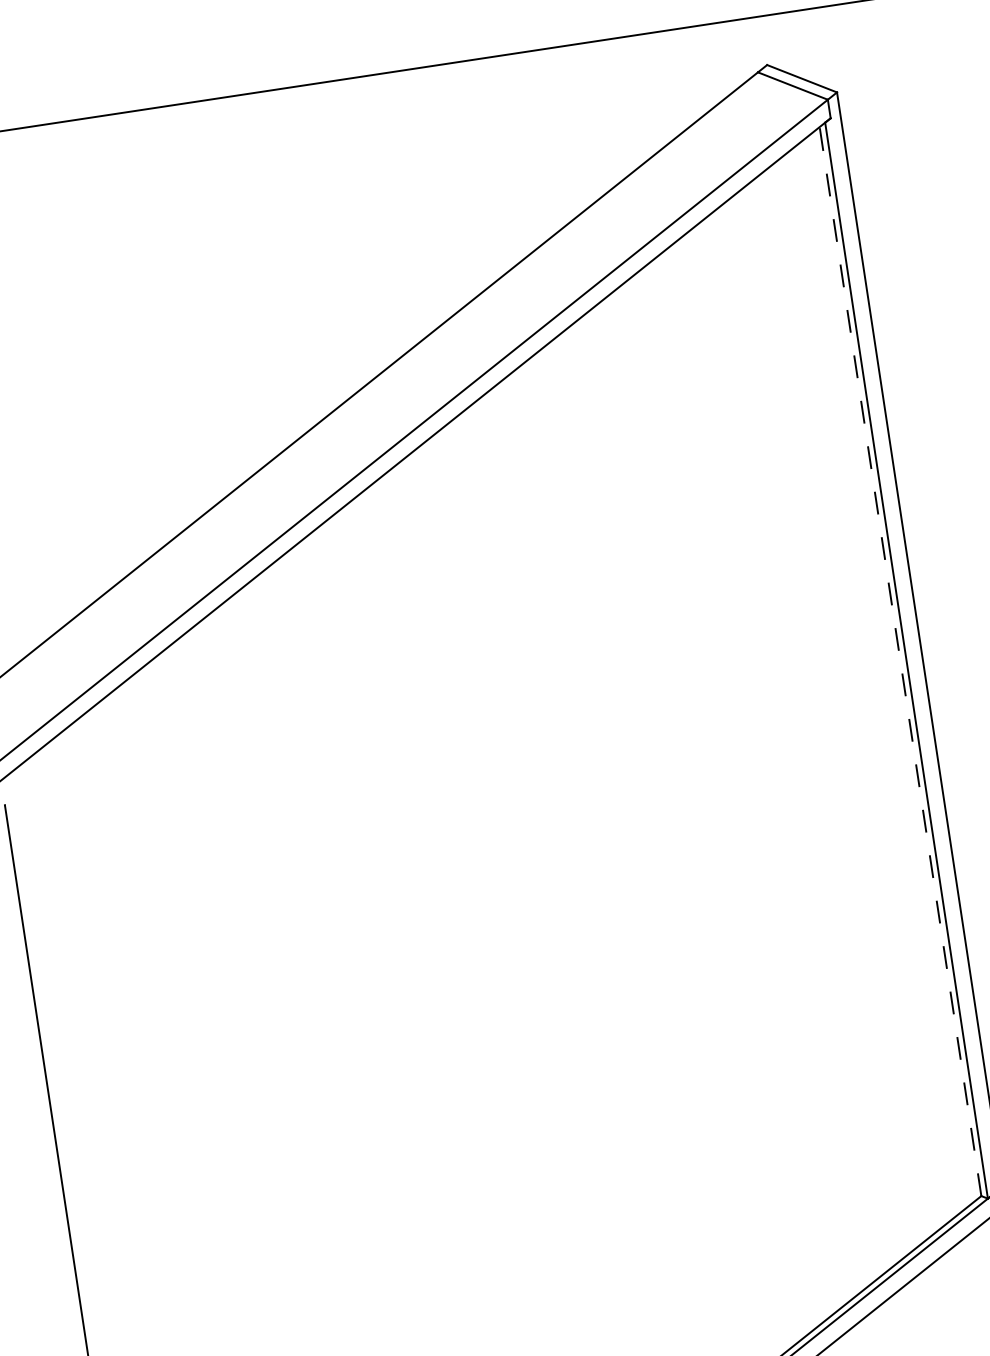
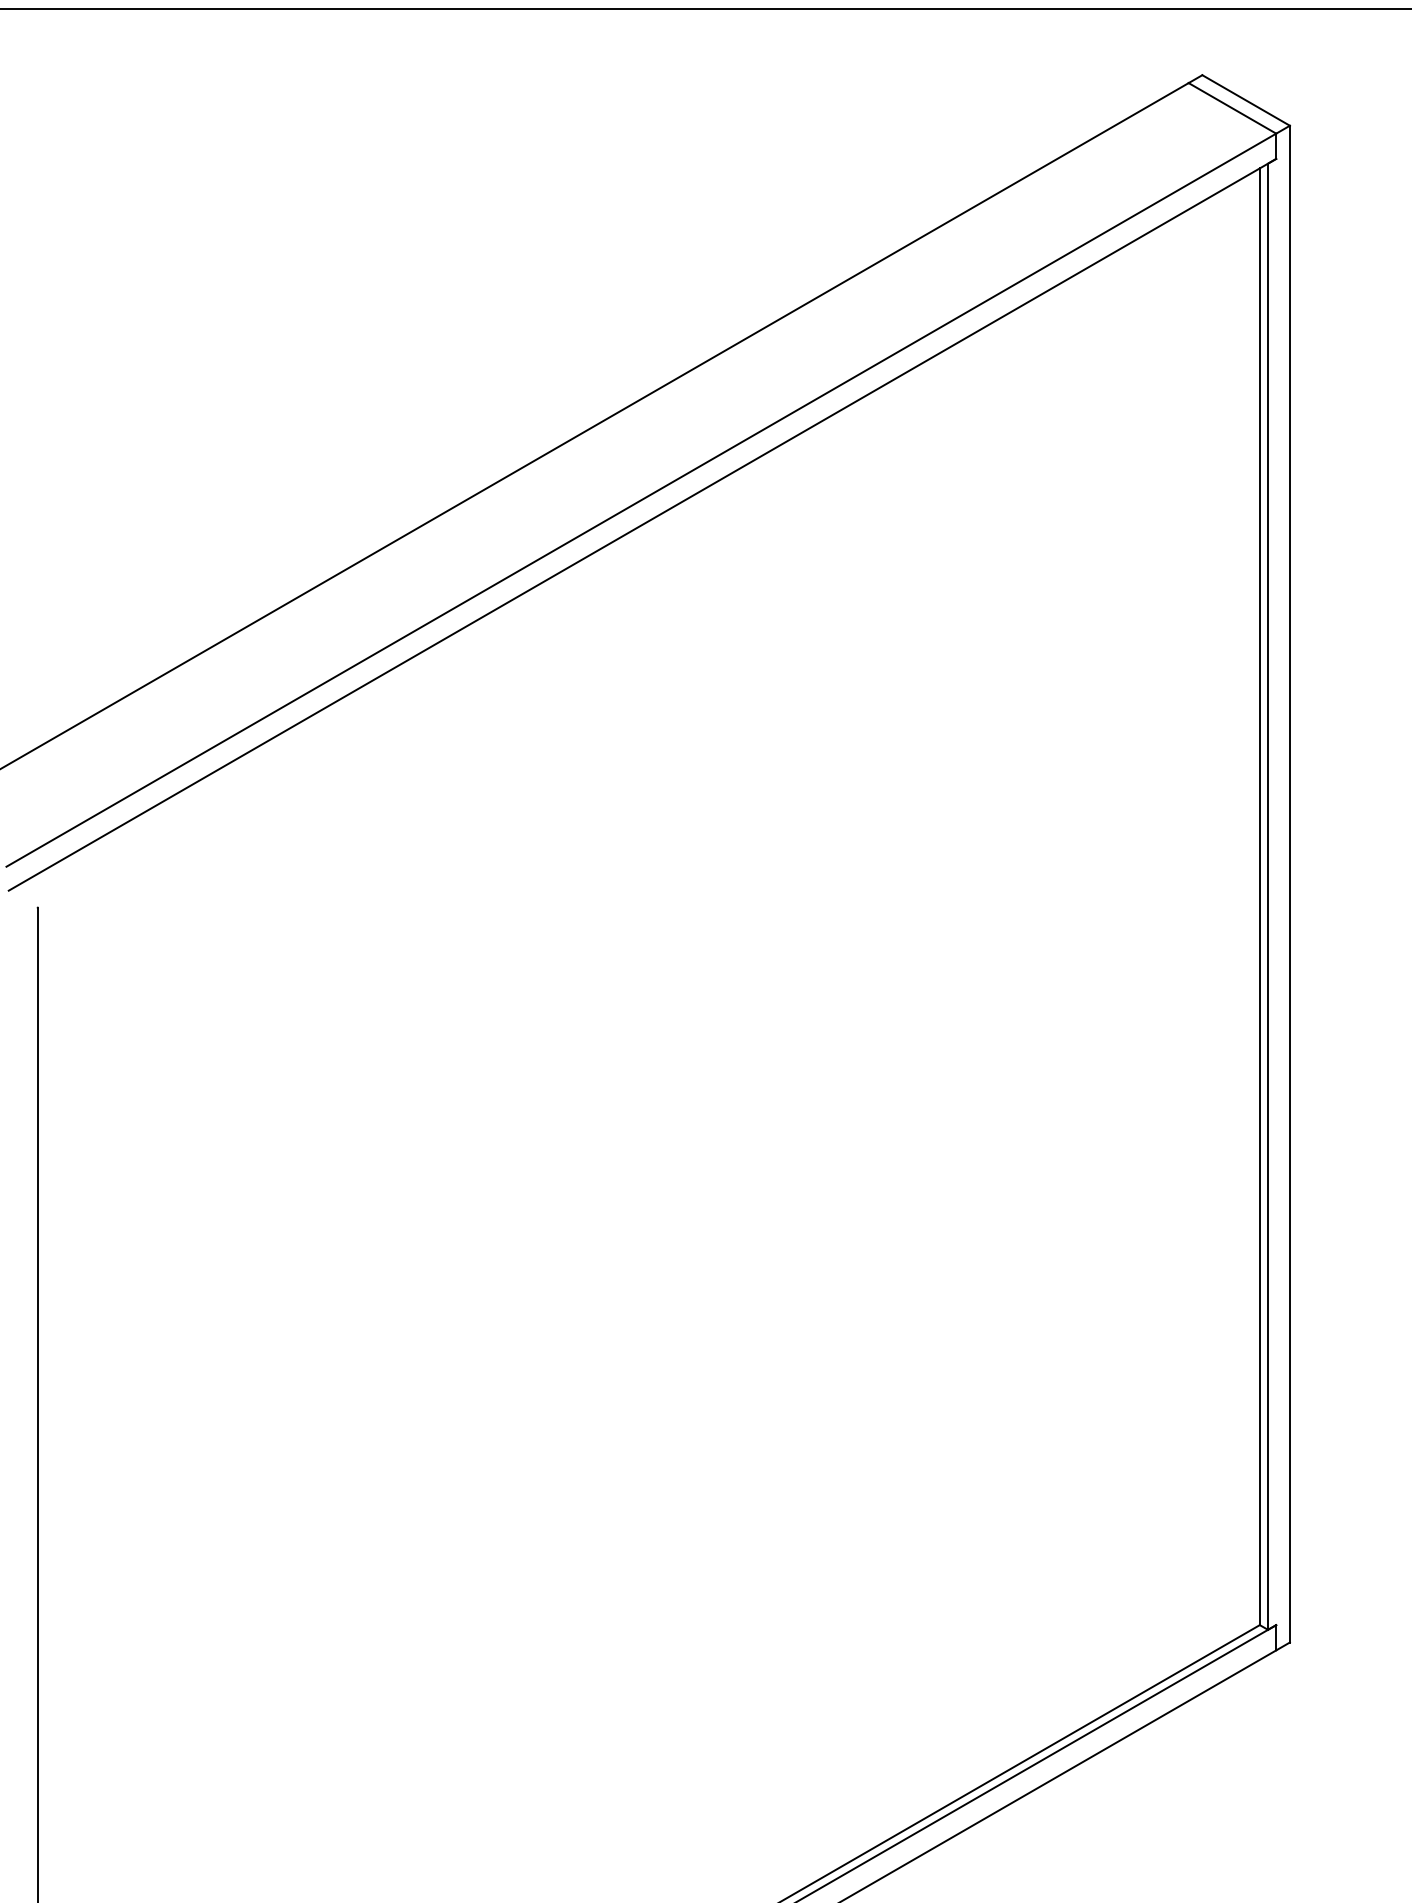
line: (900, 661) -> (1259, 896), dashed -> solid

